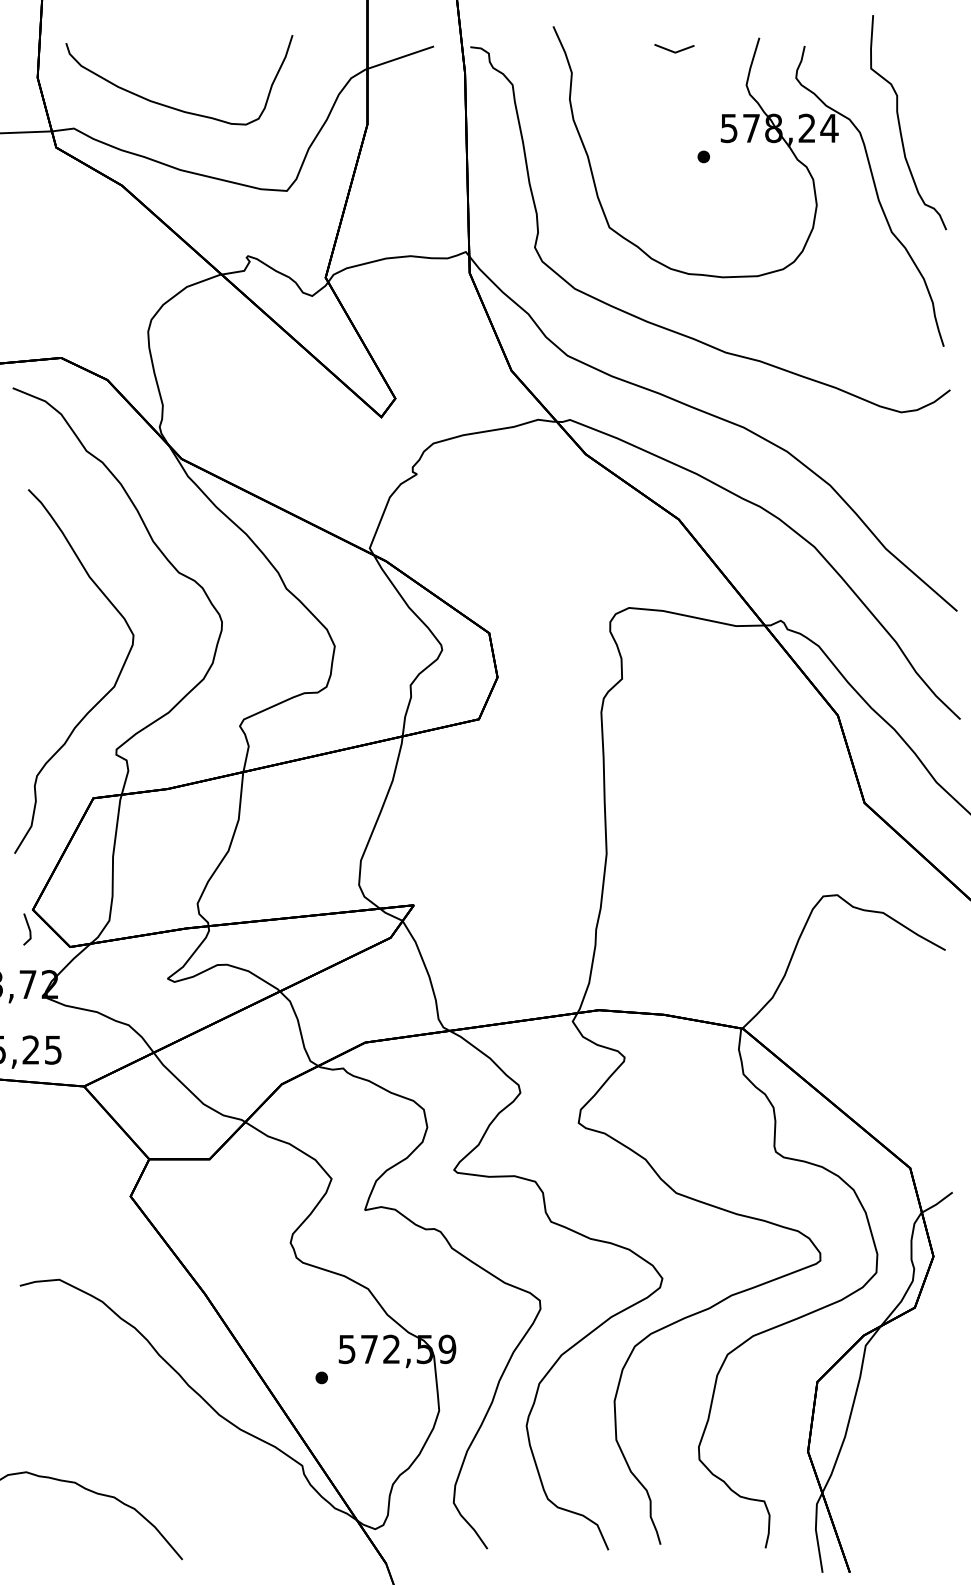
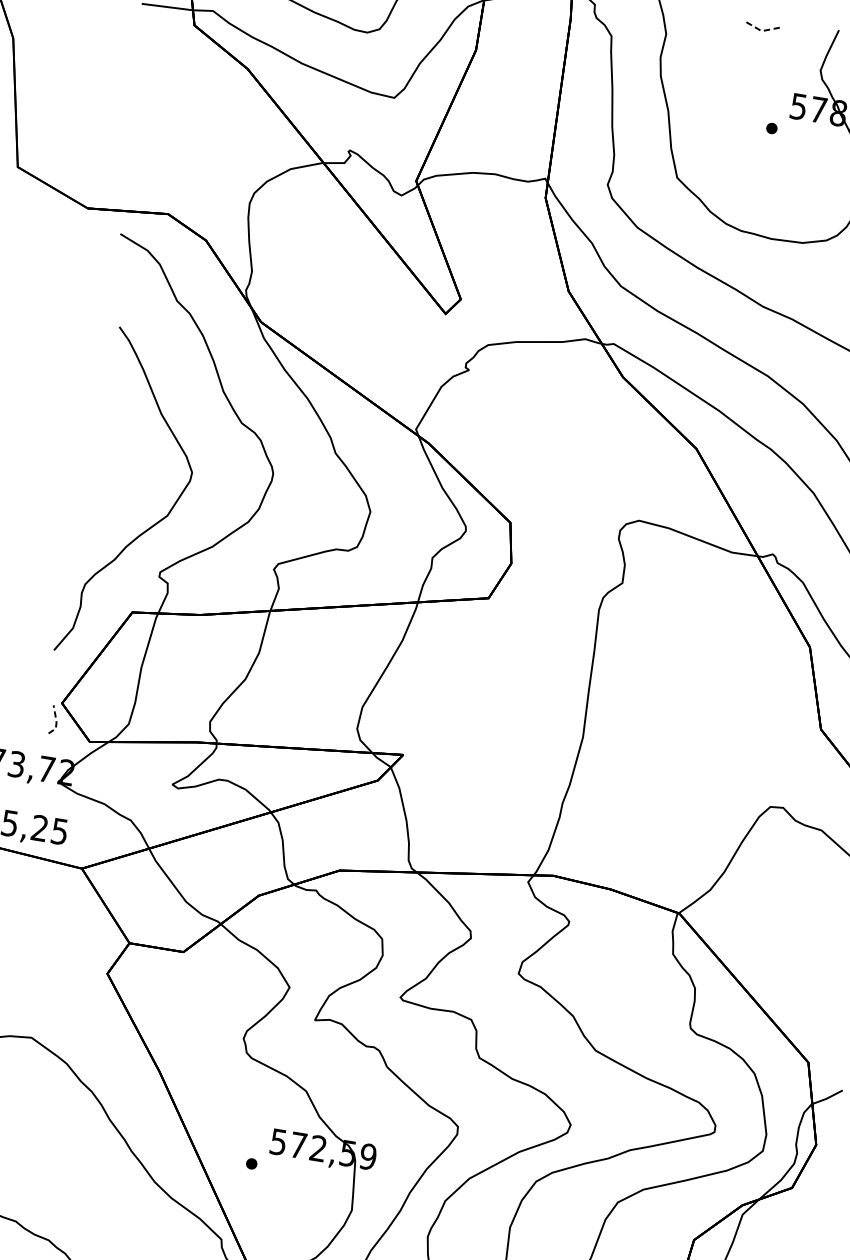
line: (674, 52) -> (760, 30), solid -> dashed
line: (30, 931) -> (56, 722), solid -> dashed

